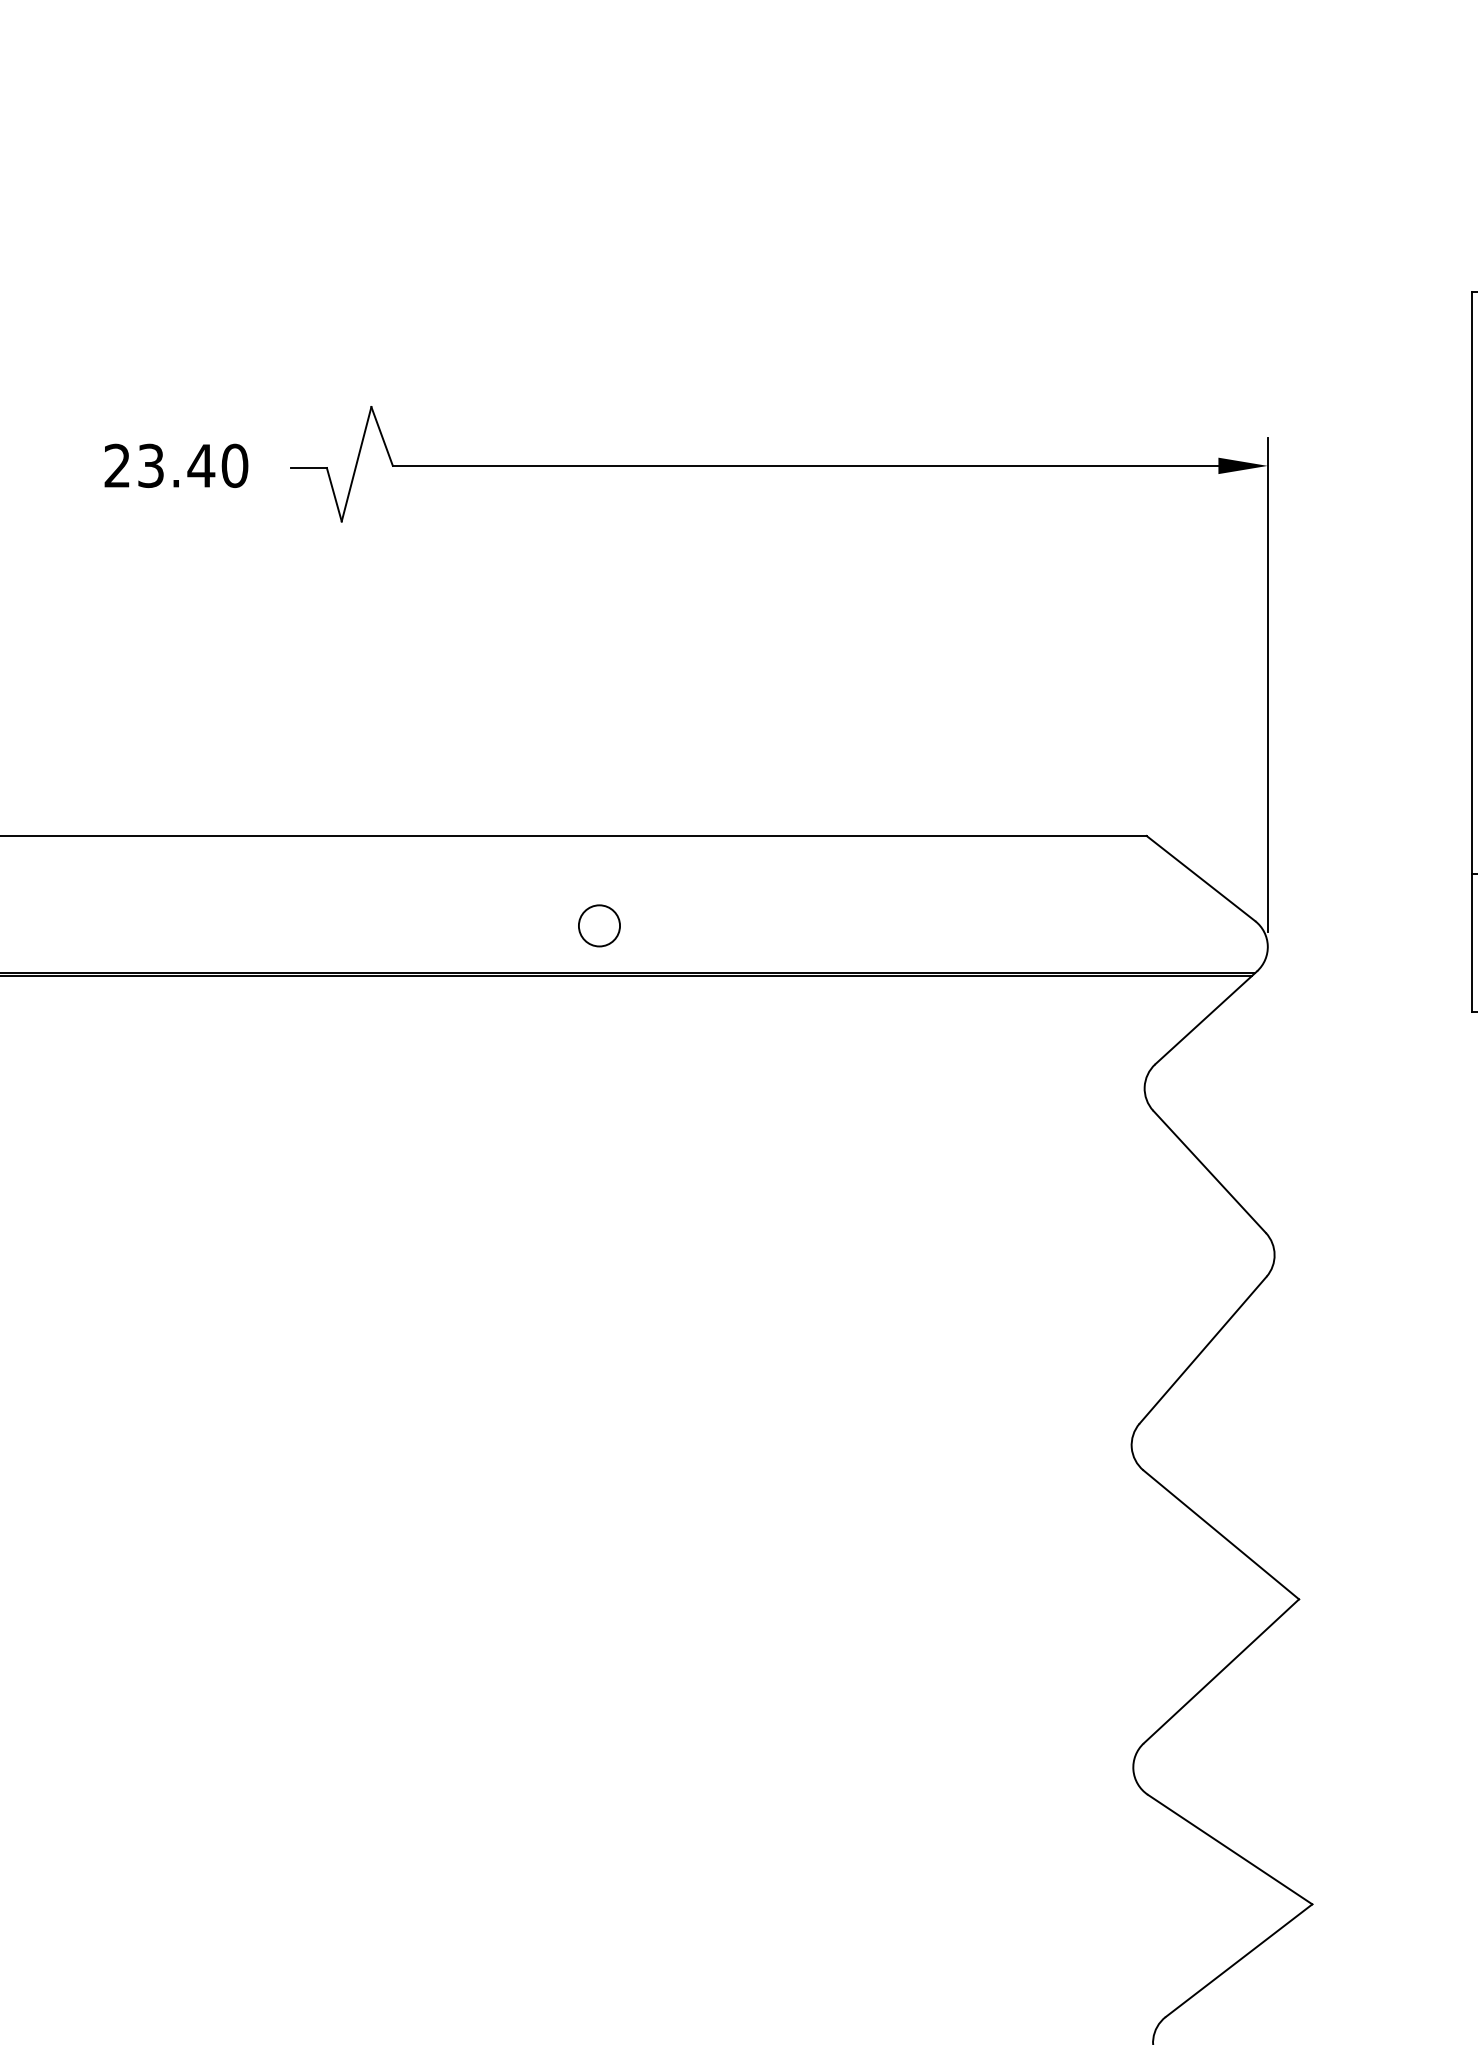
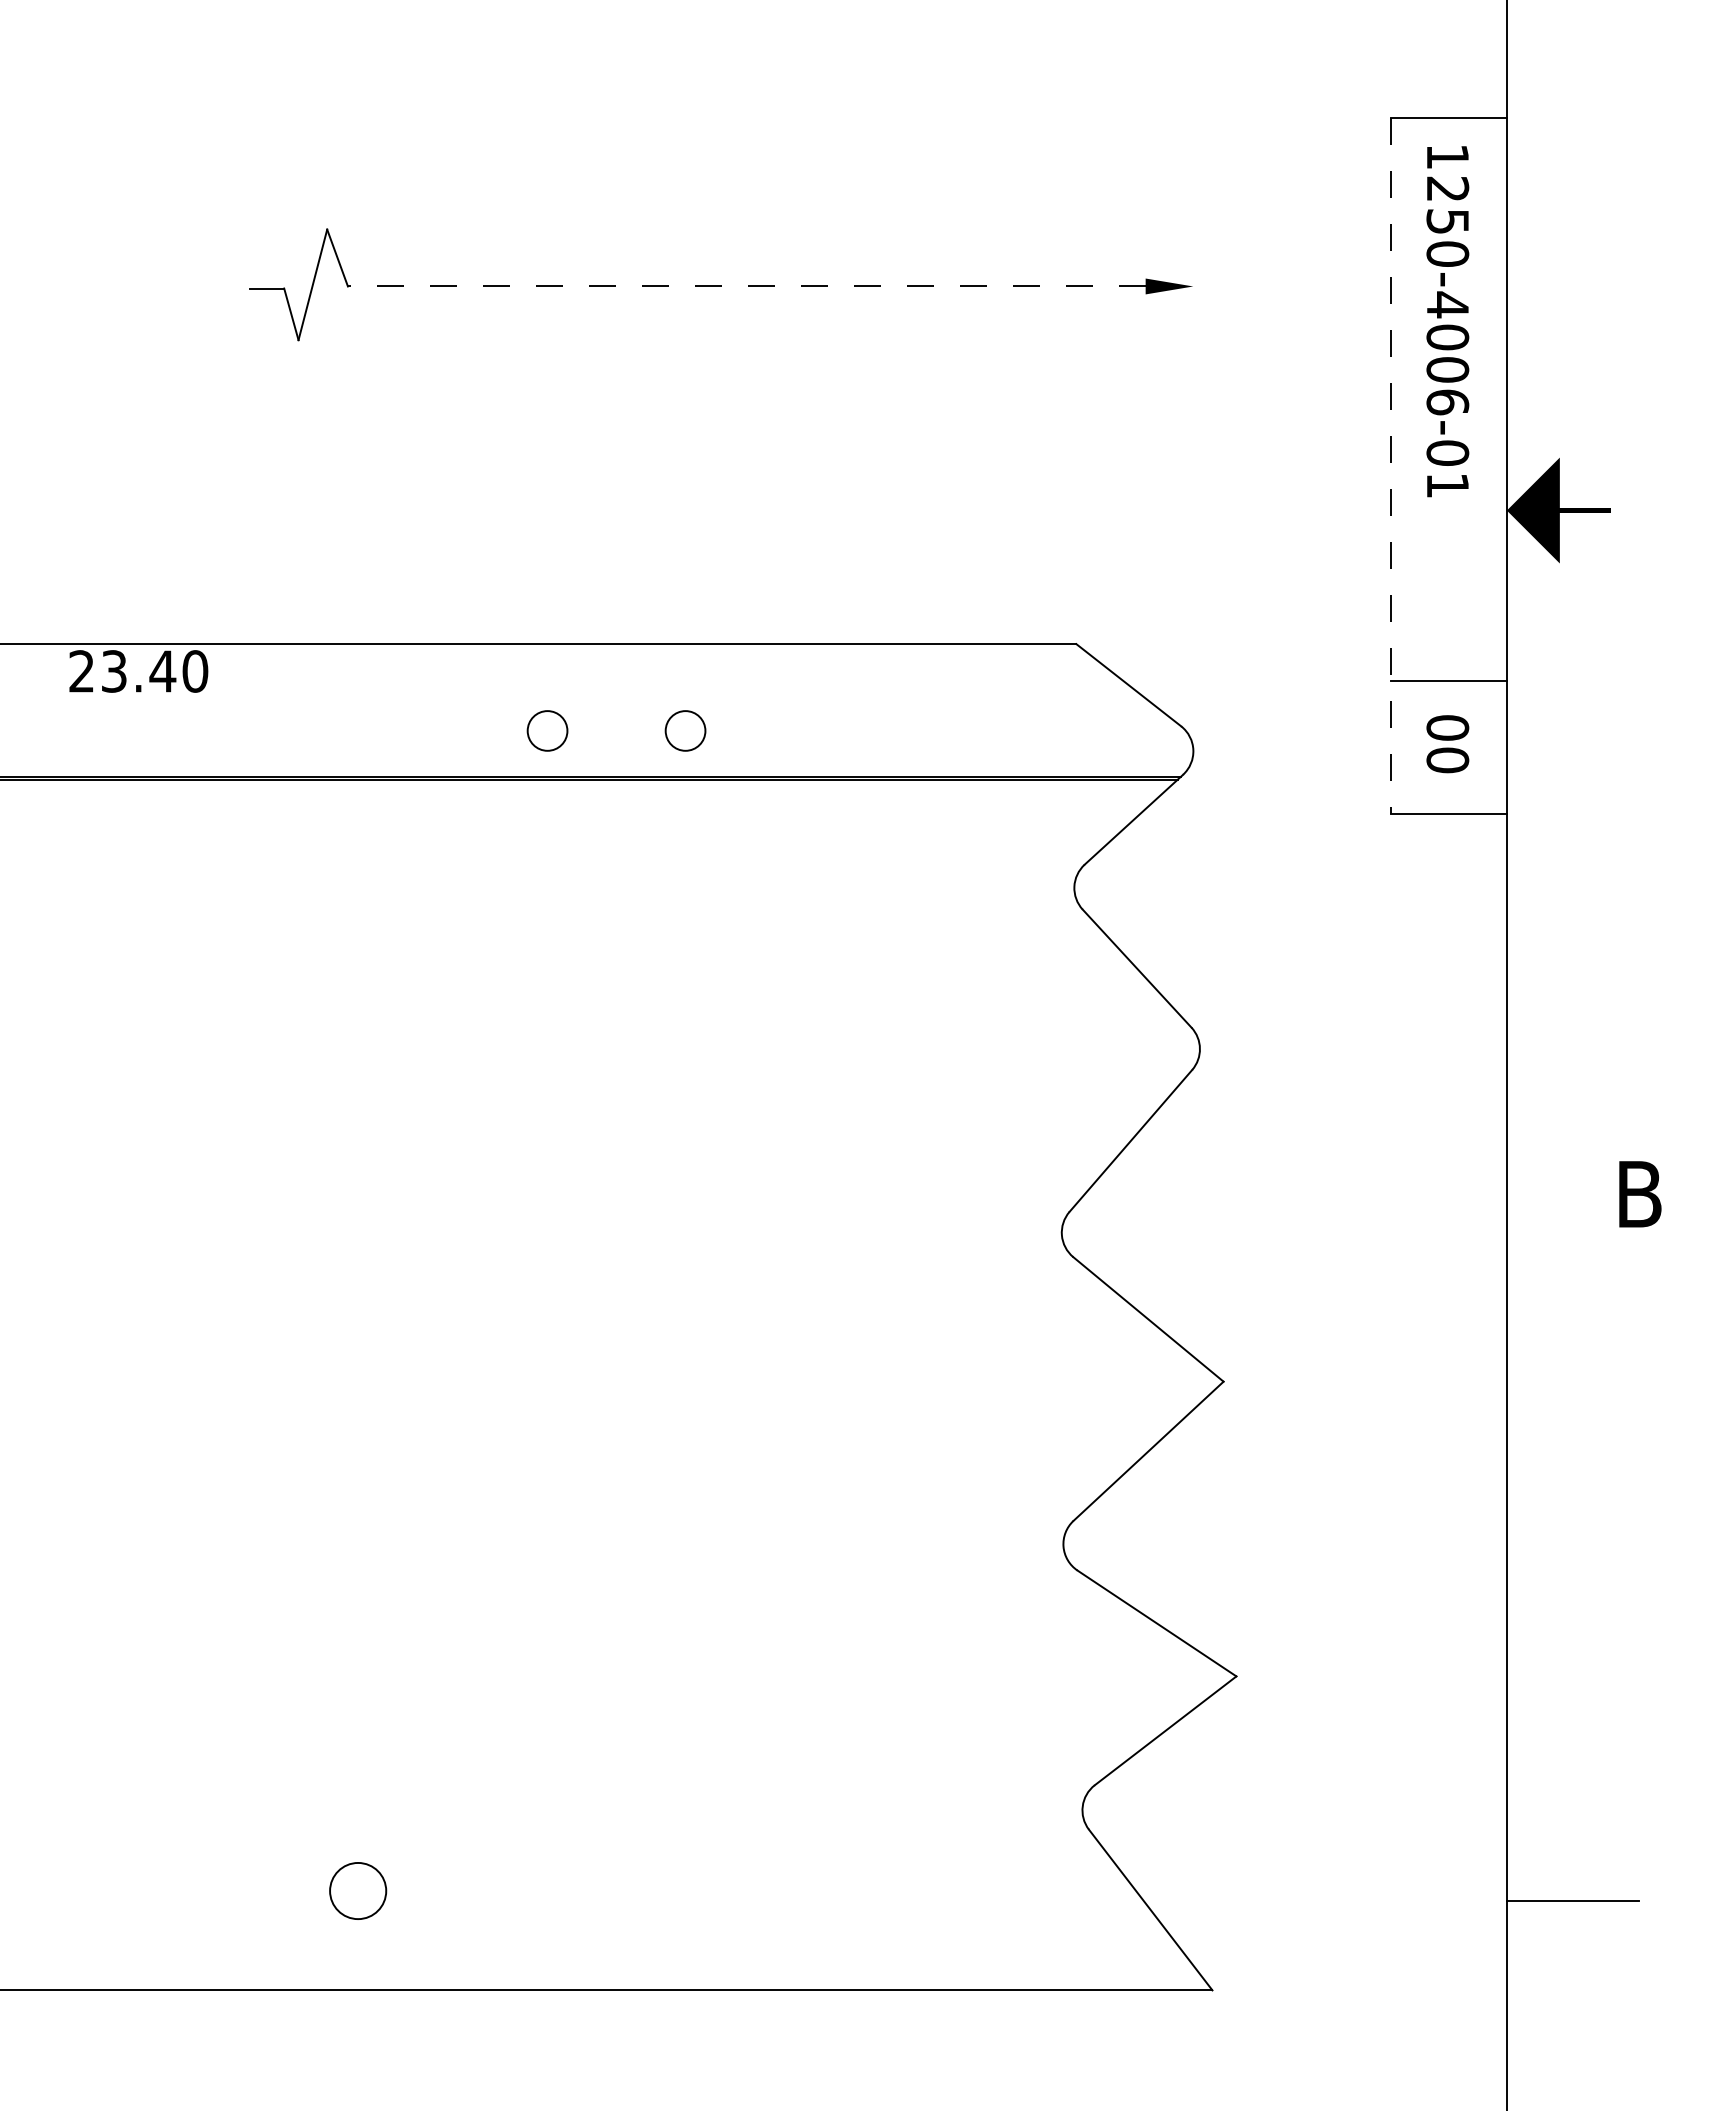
text: (176, 465) -> (138, 671), moved
line: (805, 465) -> (746, 286), solid -> dashed
line: (1471, 652) -> (1390, 466), solid -> dashed
line: (1267, 684) -> (1193, 497), removed
circle: (742, 925) -> (685, 730), added

